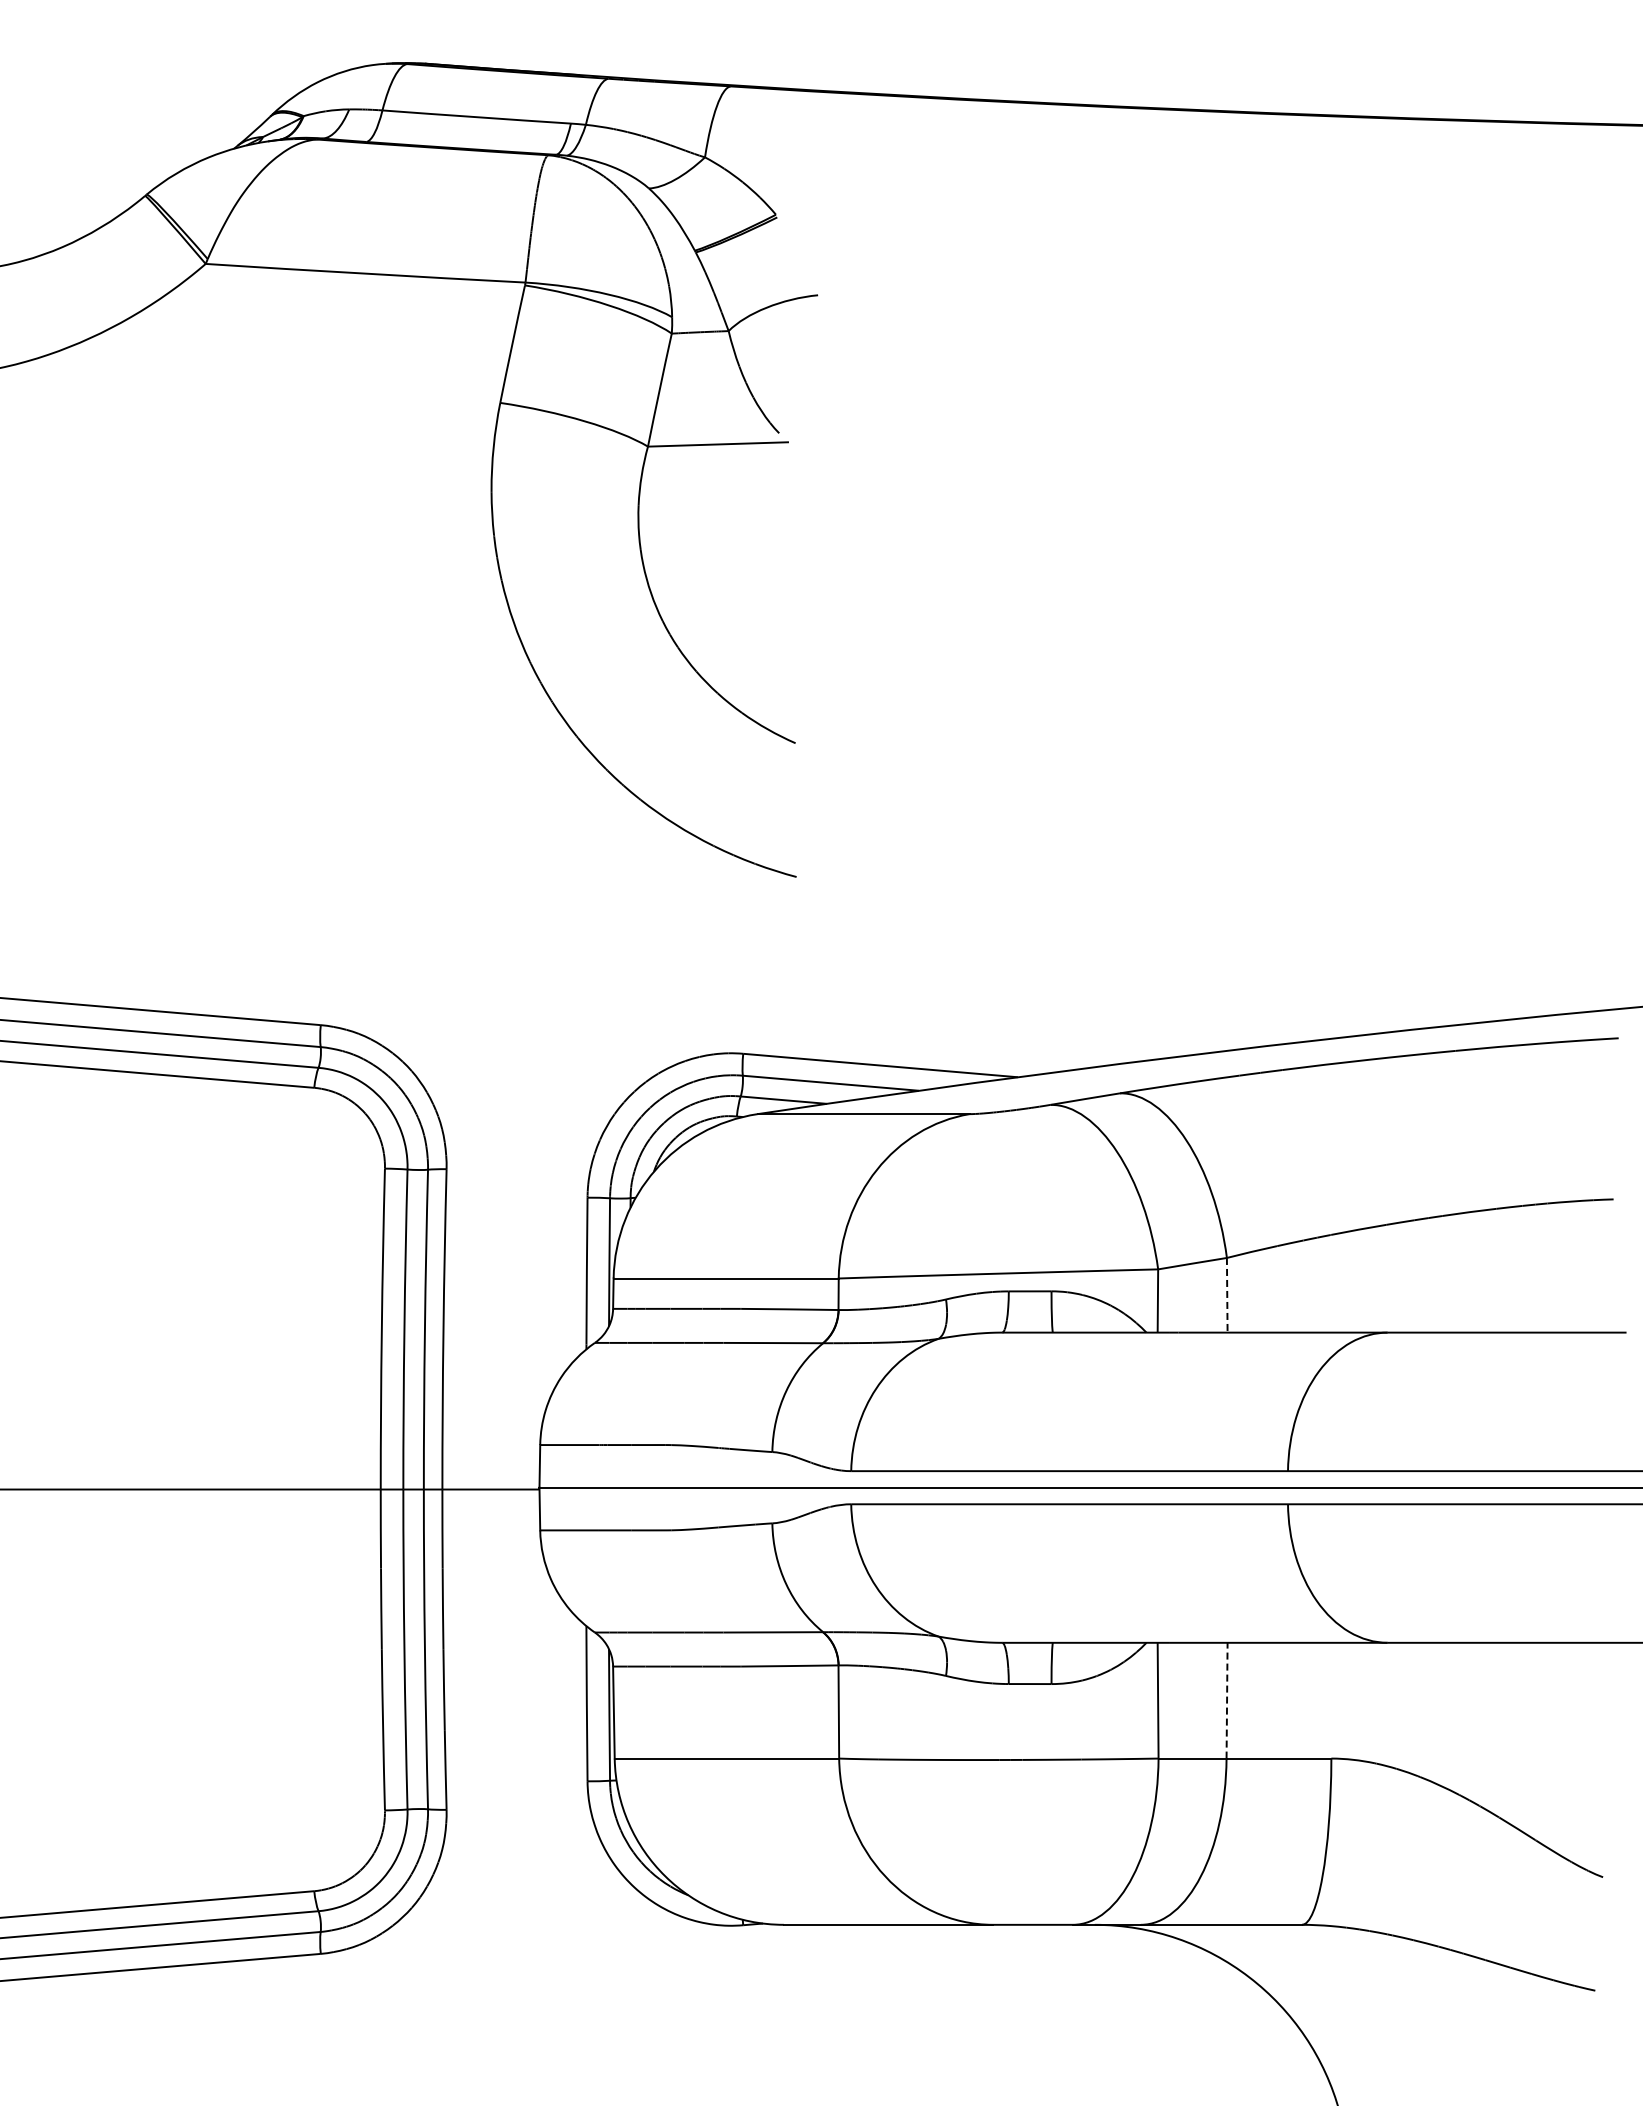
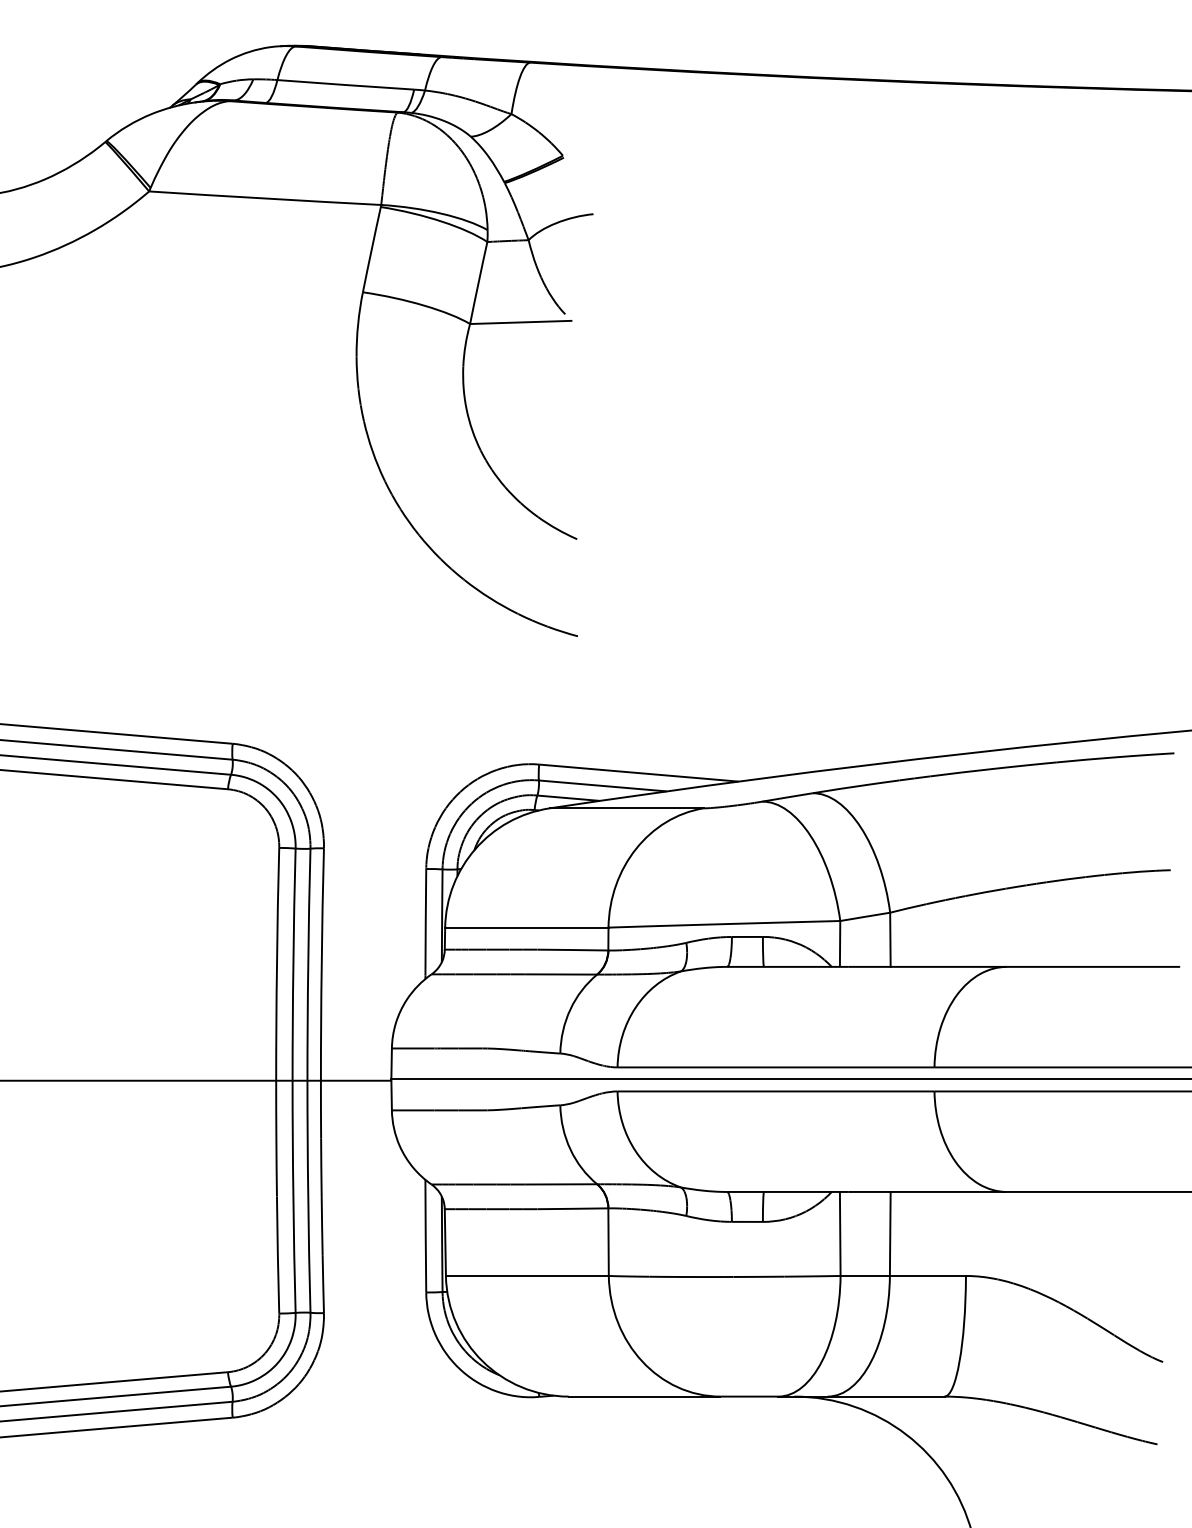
line: (1227, 1295) -> (890, 939), dashed -> solid
line: (1227, 1700) -> (890, 1233), dashed -> solid

